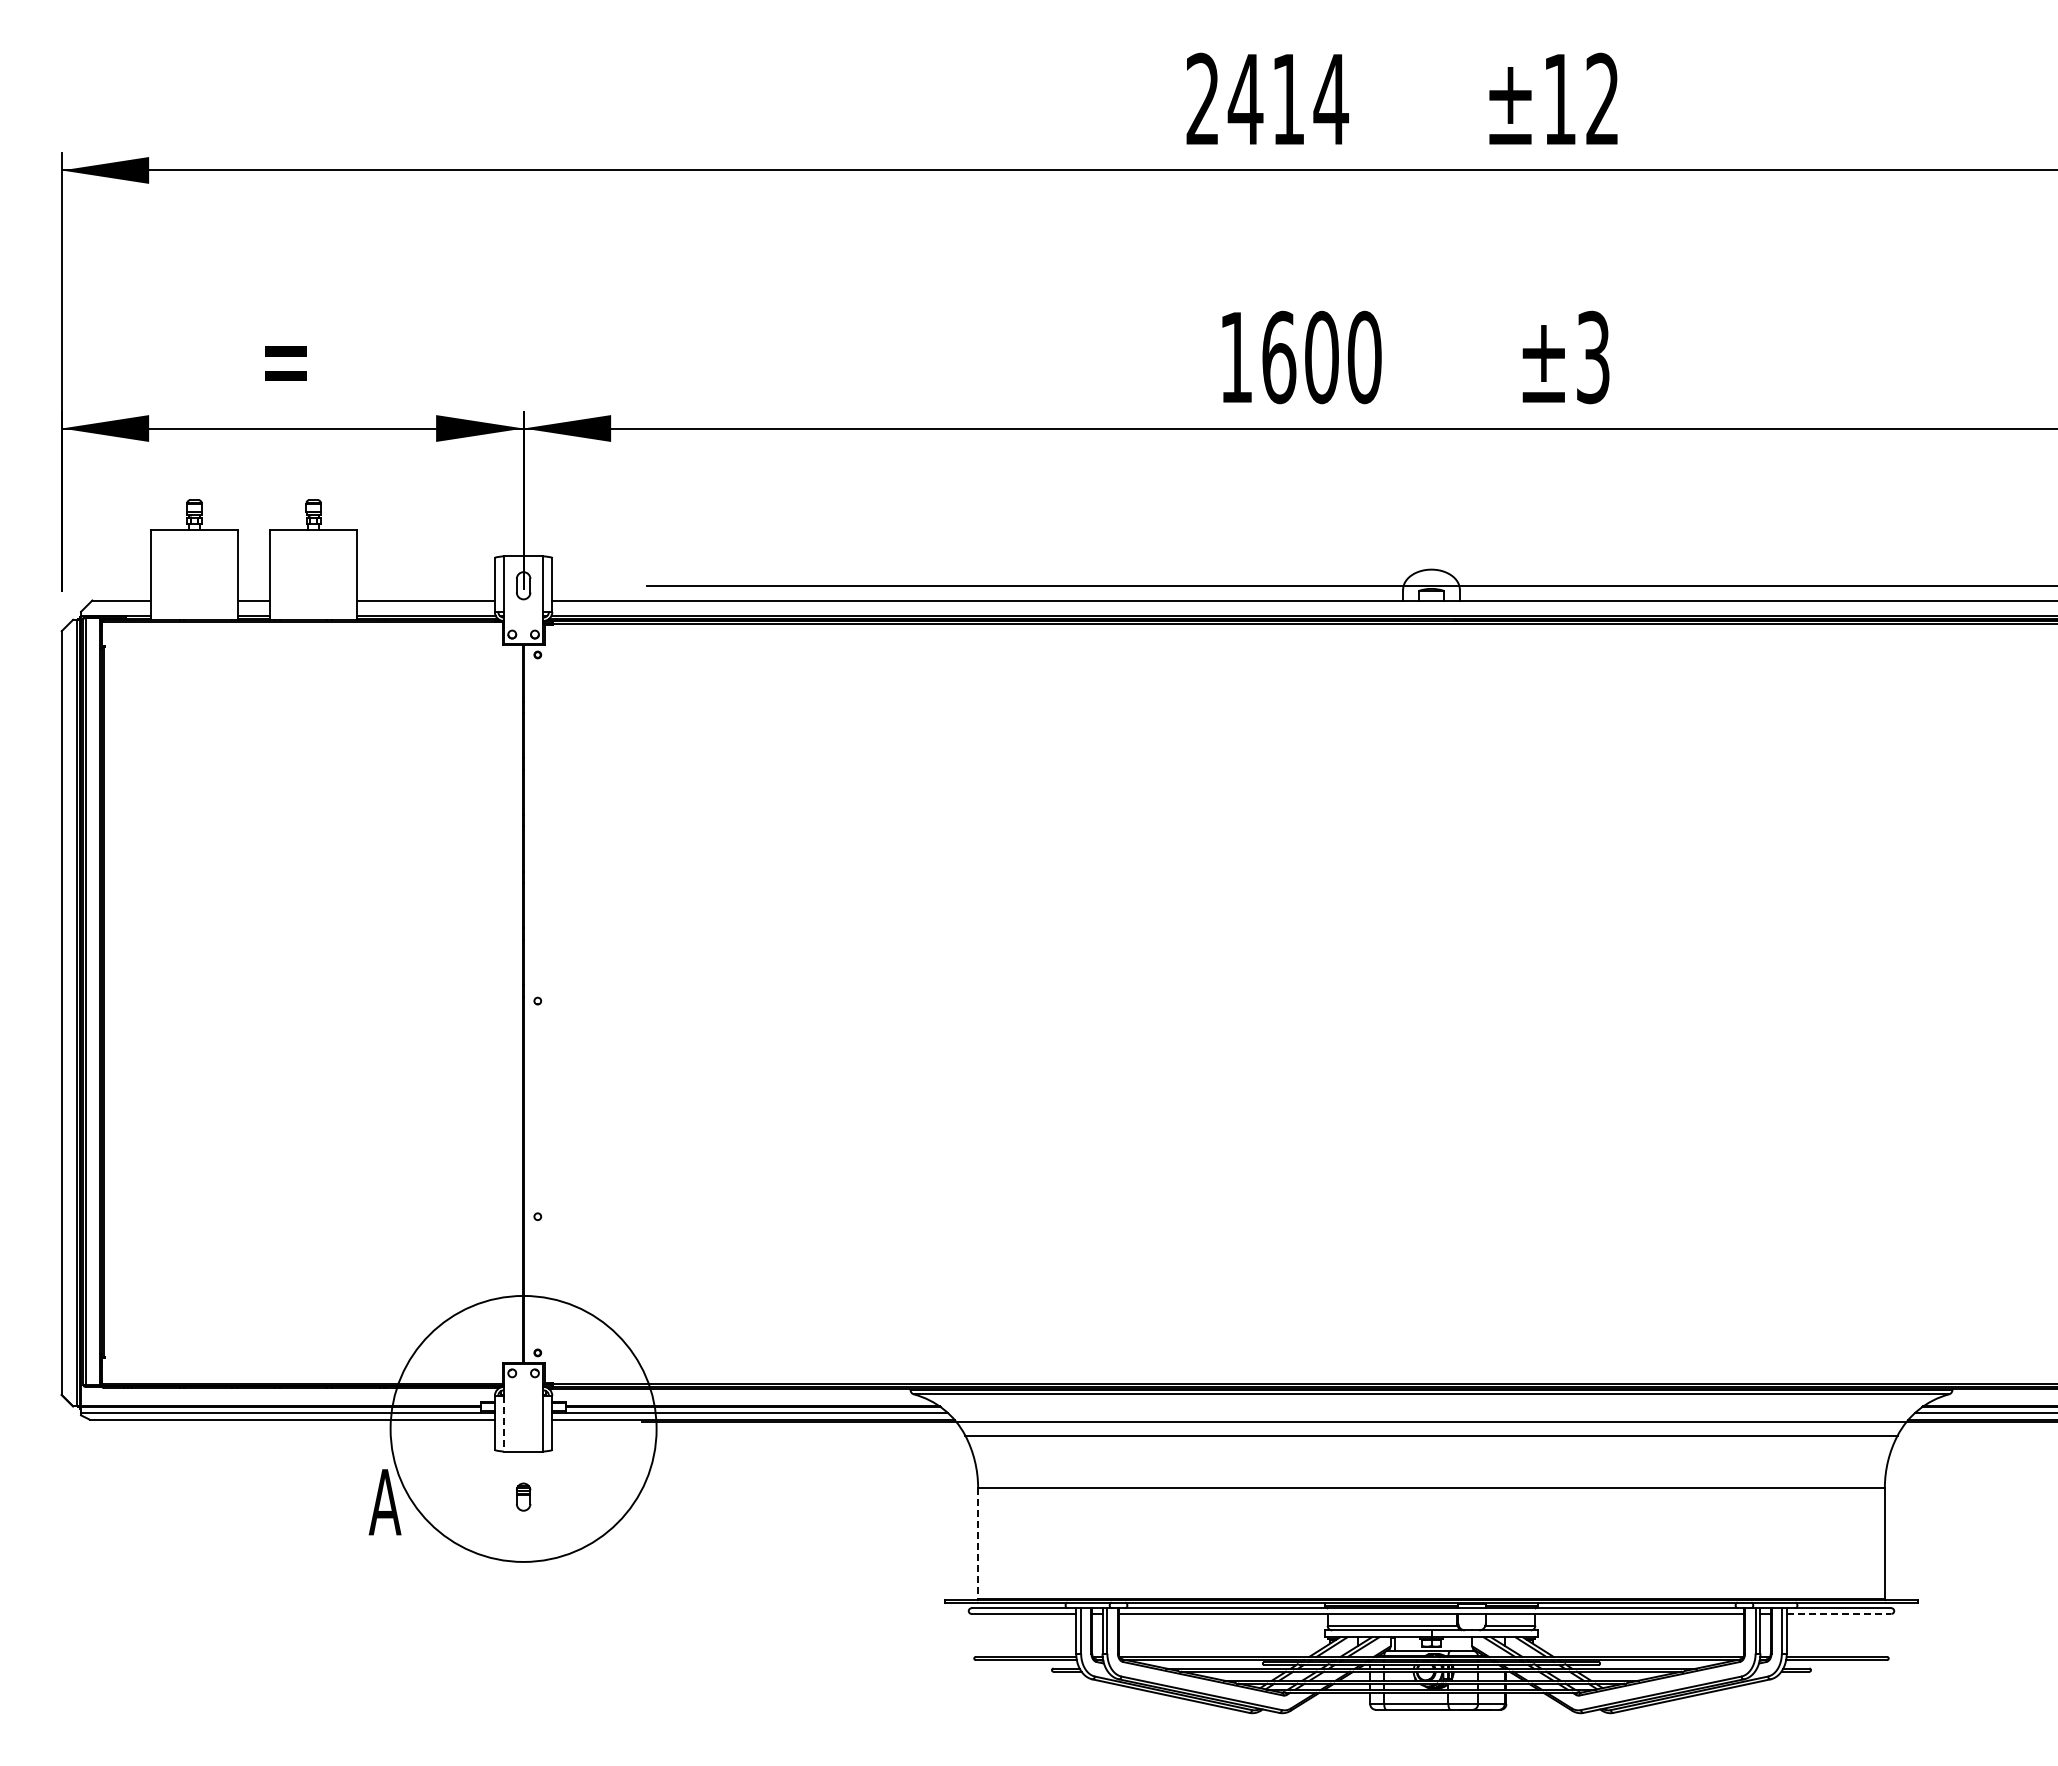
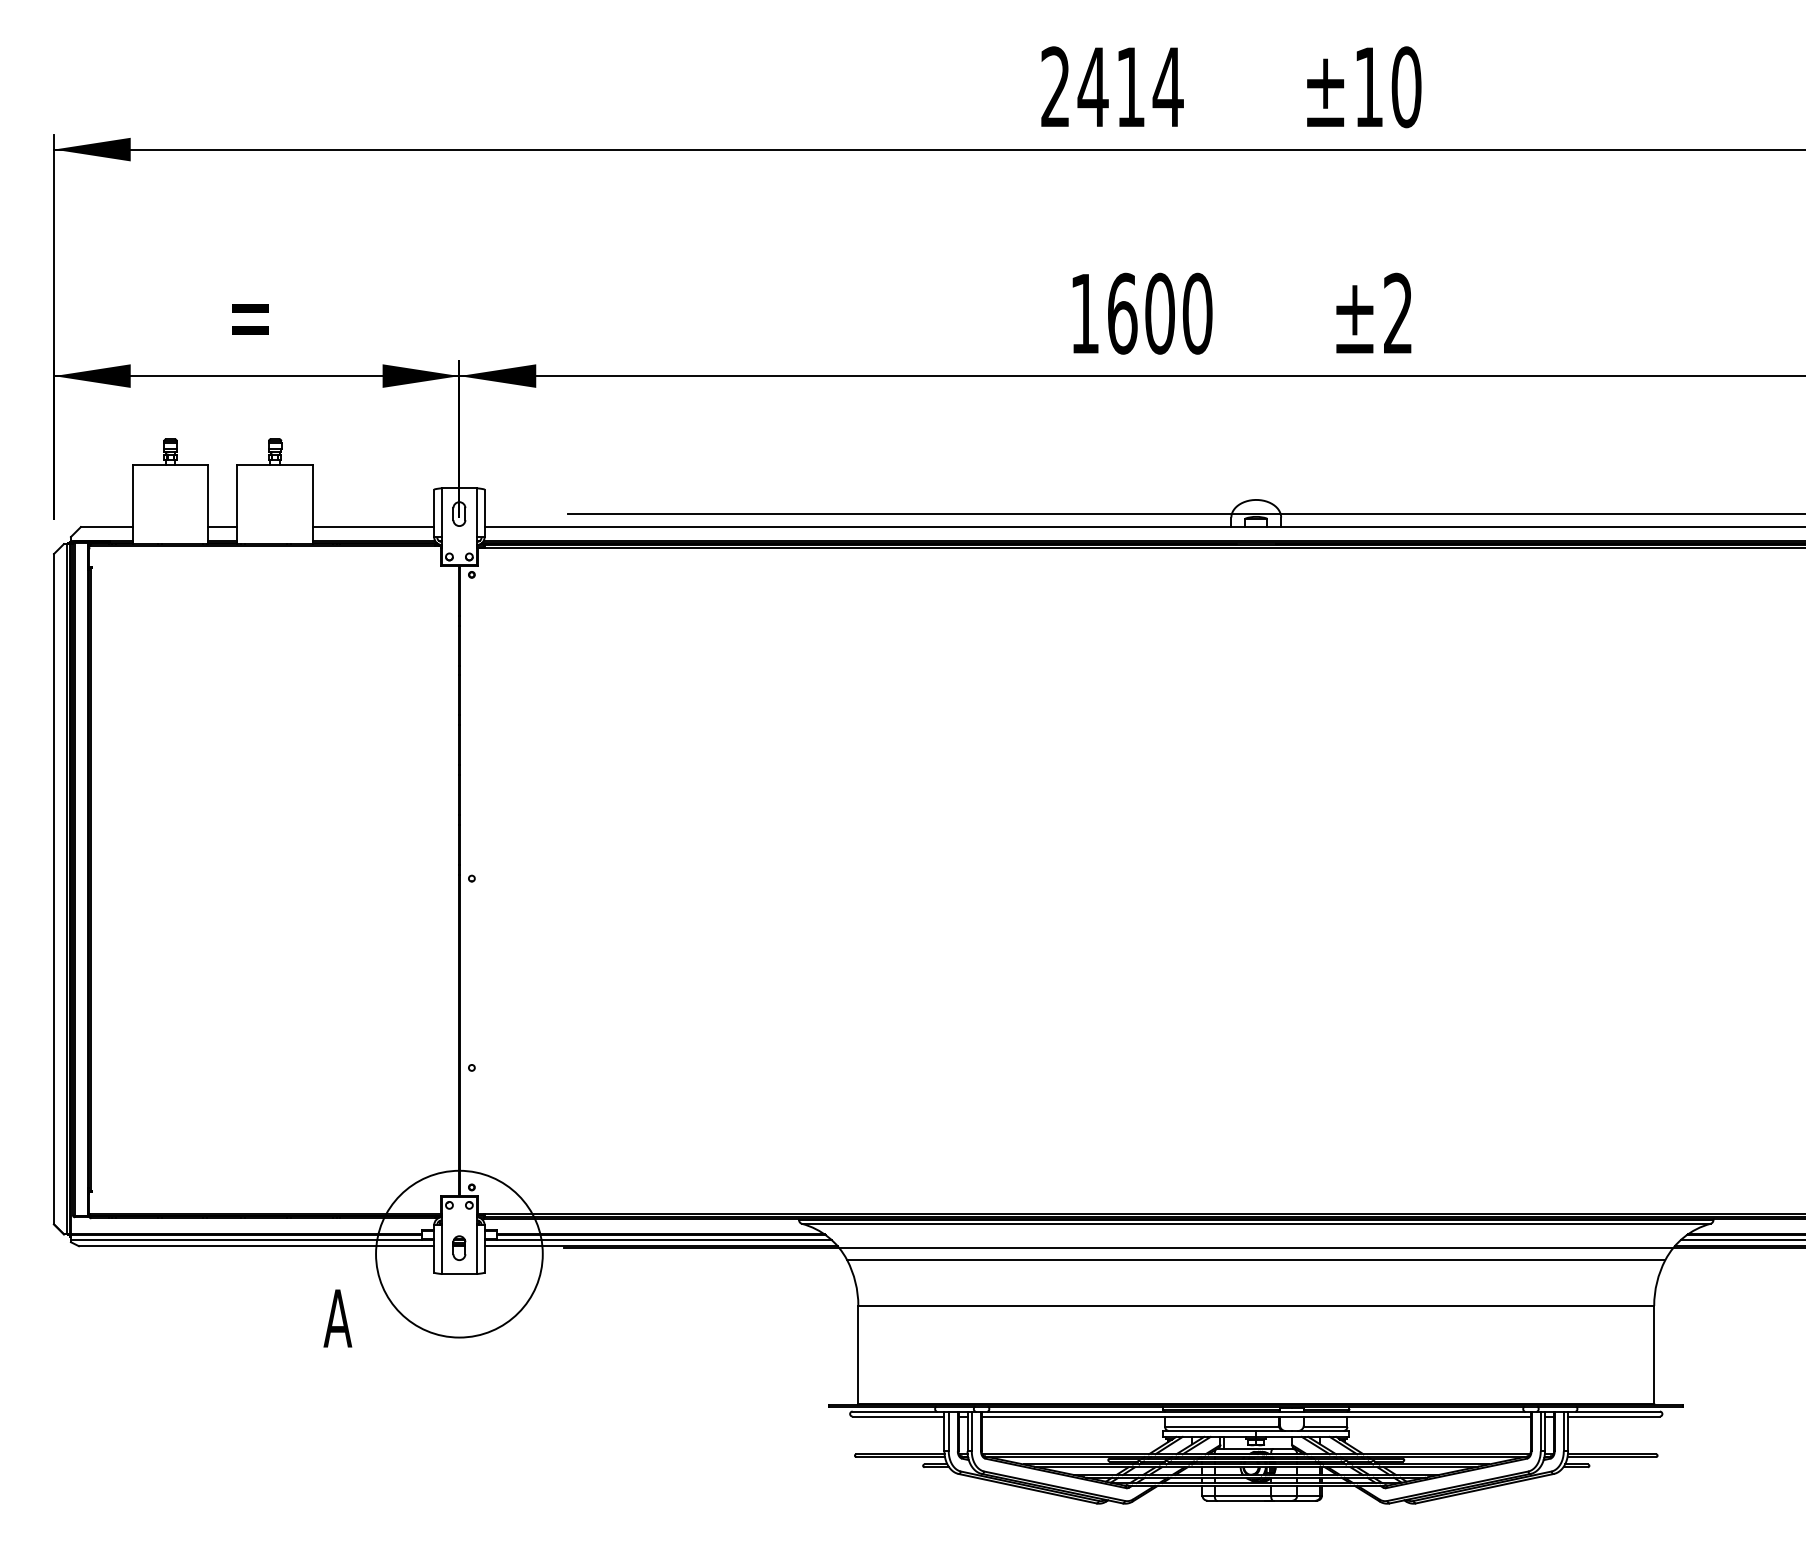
text: (1602, 99) -> (1406, 87), ±12 -> ±10
text: (1593, 357) -> (1398, 313), ±3 -> ±2
line: (503, 1423) -> (441, 1249), dashed -> solid
circle: (523, 1428) -> (459, 1253), size x0.71
part: (523, 1496) -> (459, 1247), moved
line: (978, 1543) -> (858, 1354), dashed -> solid
line: (1839, 1613) -> (1614, 1416), dashed -> solid

